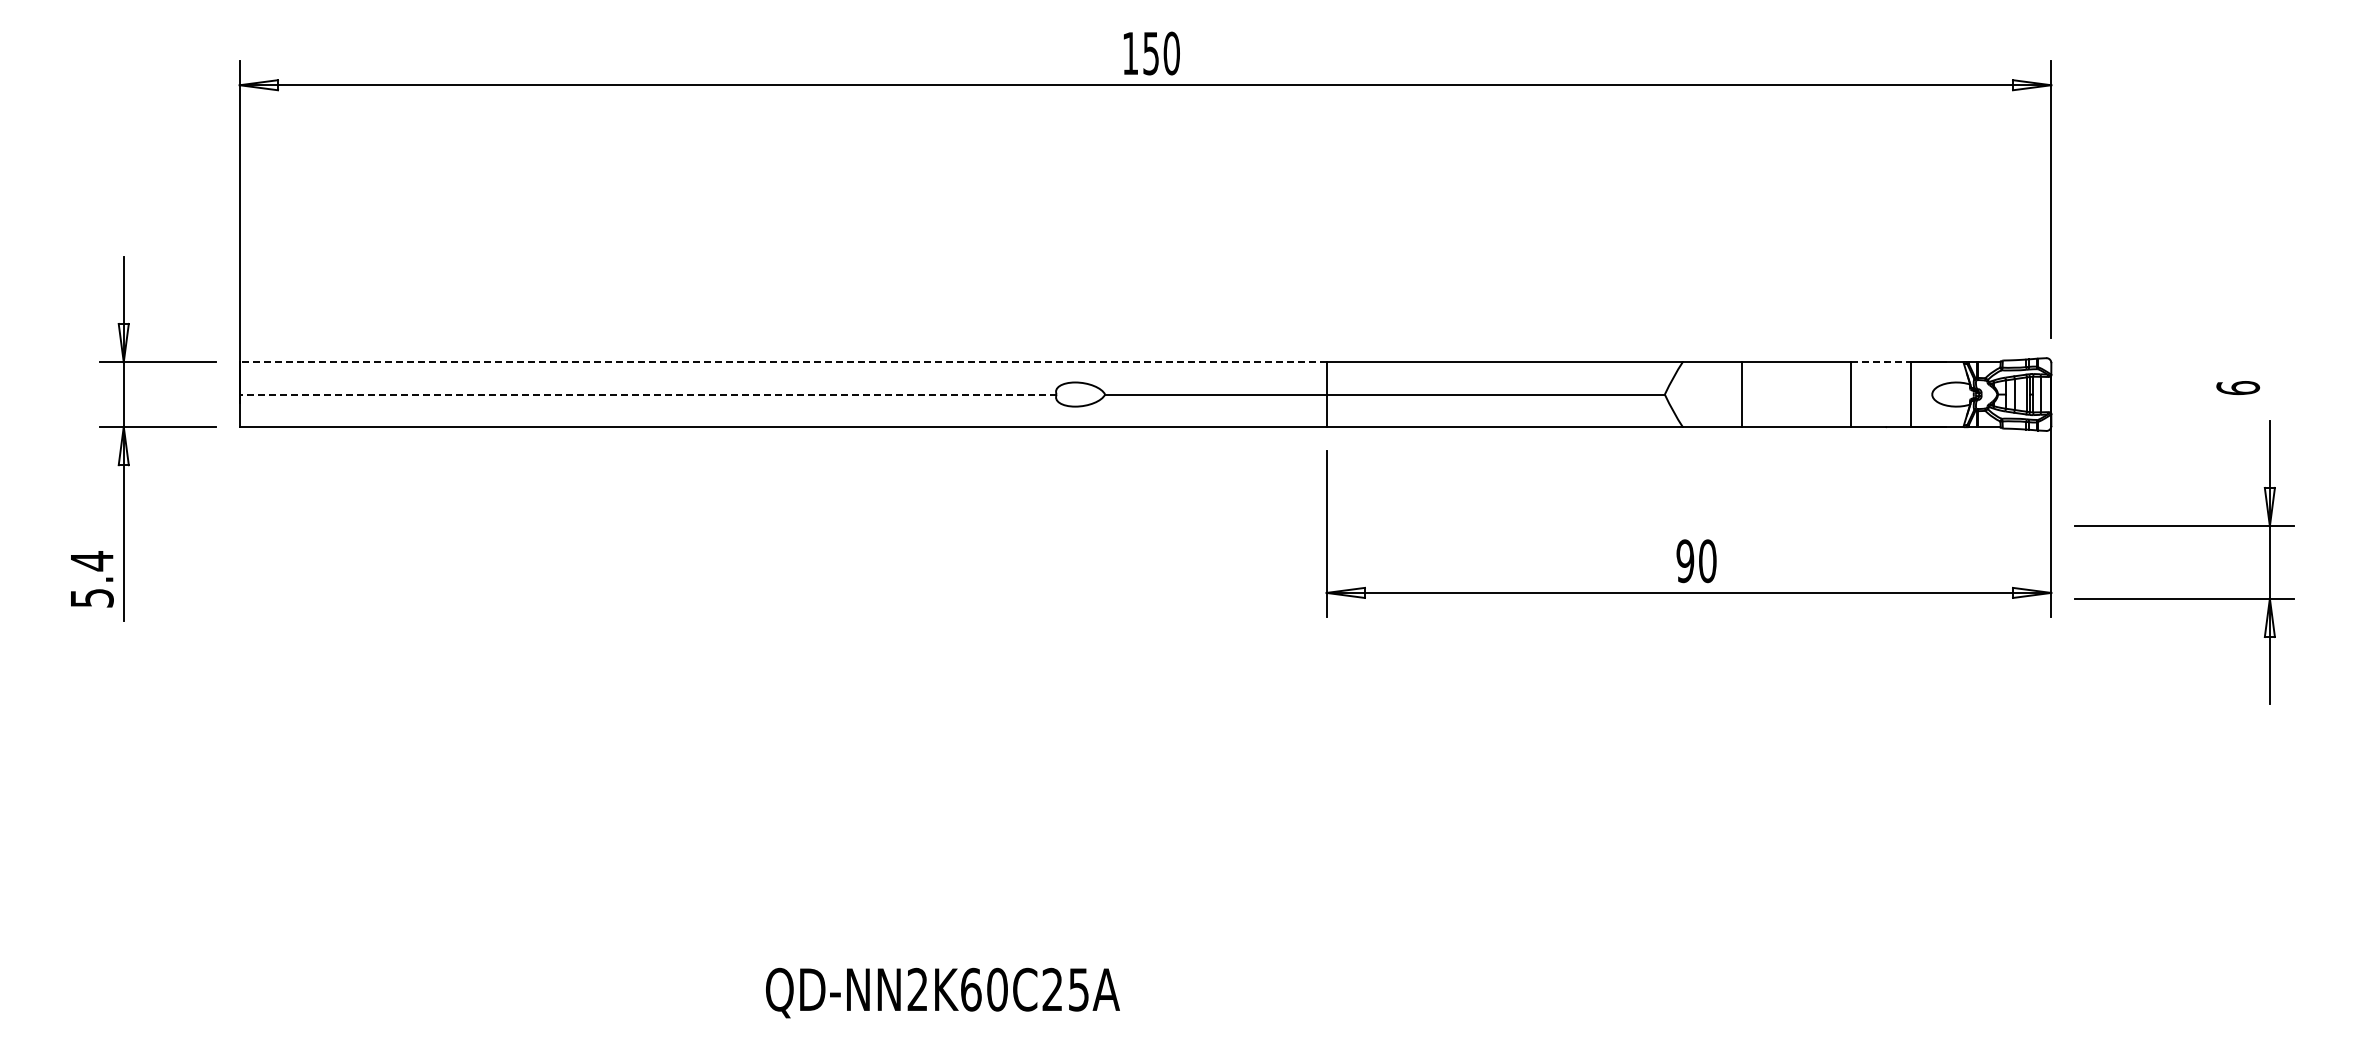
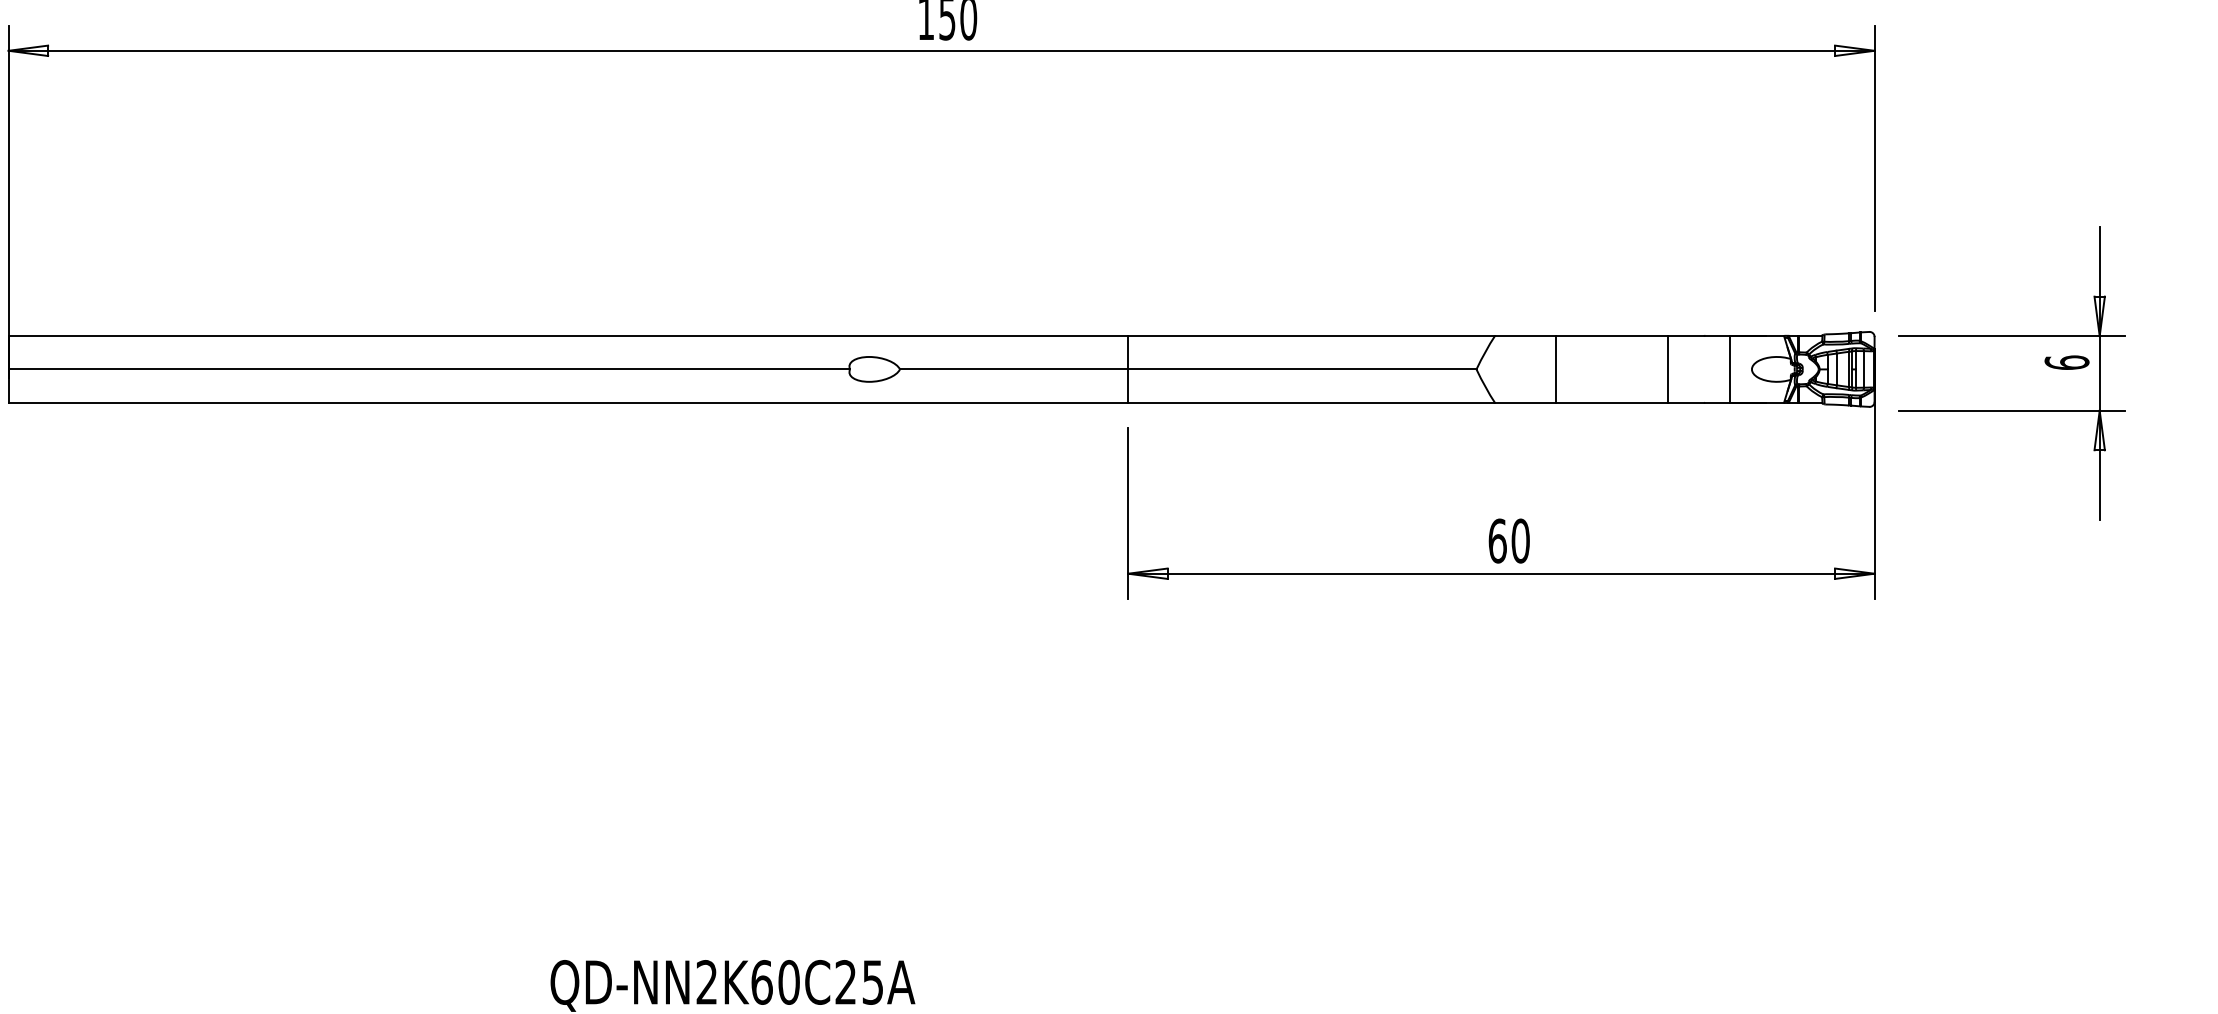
line: (782, 362) -> (567, 336), dashed -> solid
line: (1881, 362) -> (1699, 336), dashed -> solid
line: (647, 394) -> (428, 369), dashed -> solid
part: (2184, 526) -> (2011, 336), moved
text: (1685, 561) -> (1497, 541), 90 -> 60

